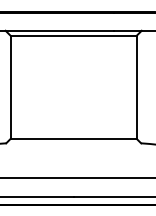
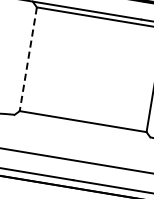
line: (10, 87) -> (28, 59), solid -> dashed

